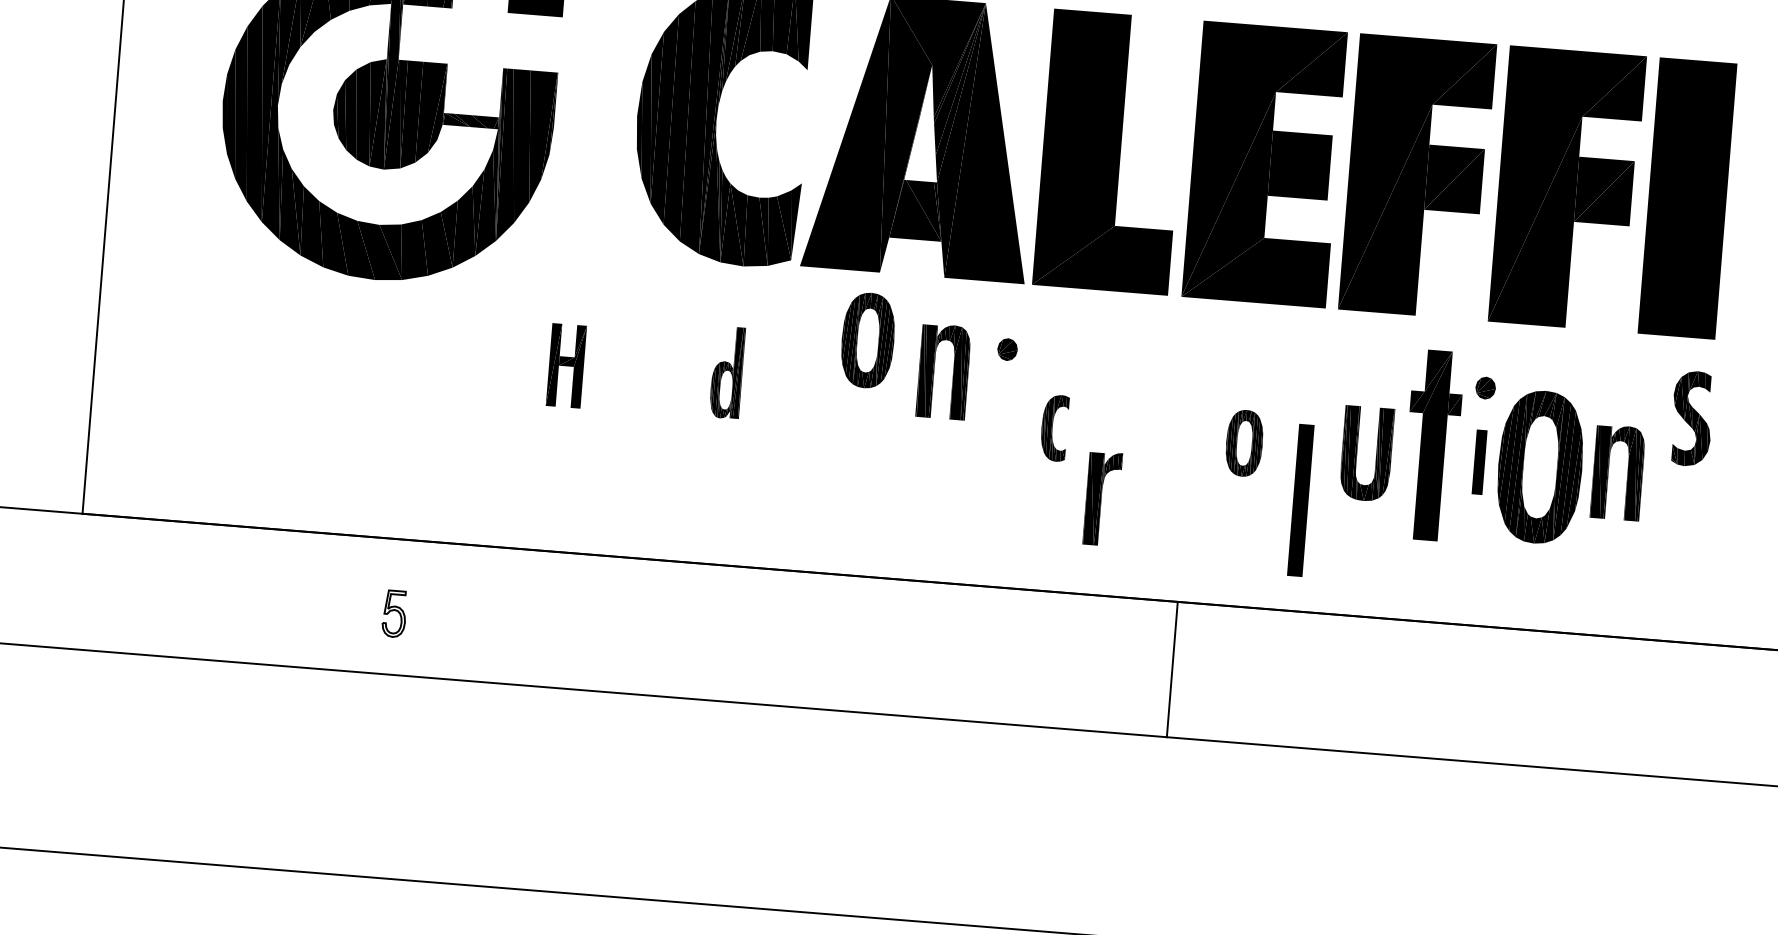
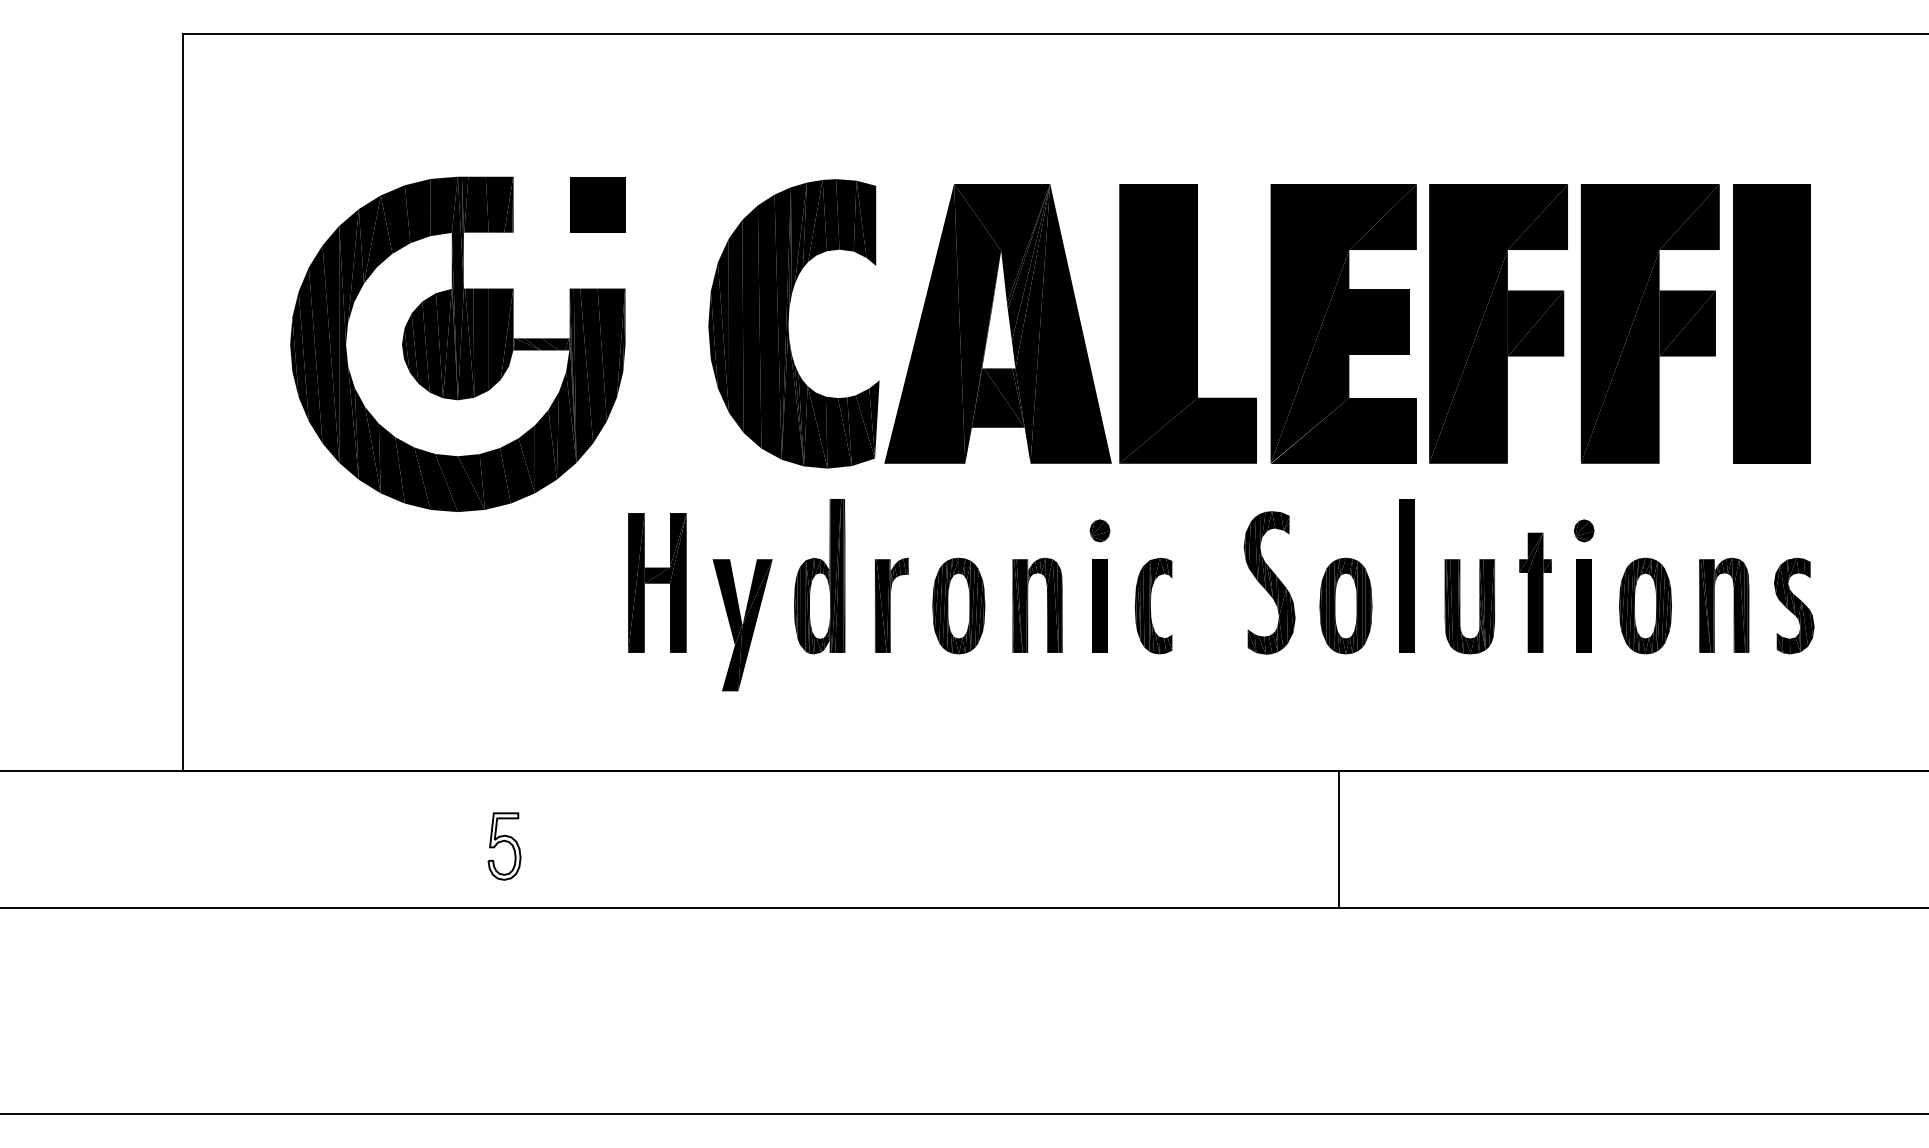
part: (867, 339) -> (958, 605), moved
part: (566, 365) -> (657, 582), size x1.67
part: (934, 370) -> (1028, 604), moved
part: (726, 372) -> (819, 576), size x1.67
part: (647, 414) -> (742, 625), added
part: (1170, 414) -> (1269, 582), added
part: (1692, 418) -> (1794, 605), moved
part: (1001, 423) -> (1099, 605), added
part: (1054, 427) -> (1153, 605), size x1.43
part: (1244, 442) -> (1345, 605), size x1.43
part: (1432, 445) -> (1535, 592), size x0.62
part: (1479, 461) -> (1583, 605), size x1.43
part: (1540, 466) -> (1645, 605), size x0.62
part: (1102, 497) -> (891, 604), moved
part: (1300, 499) -> (1406, 575), moved
part: (394, 613) -> (504, 846), size x1.43
line: (1172, 669) -> (1338, 839), moved

